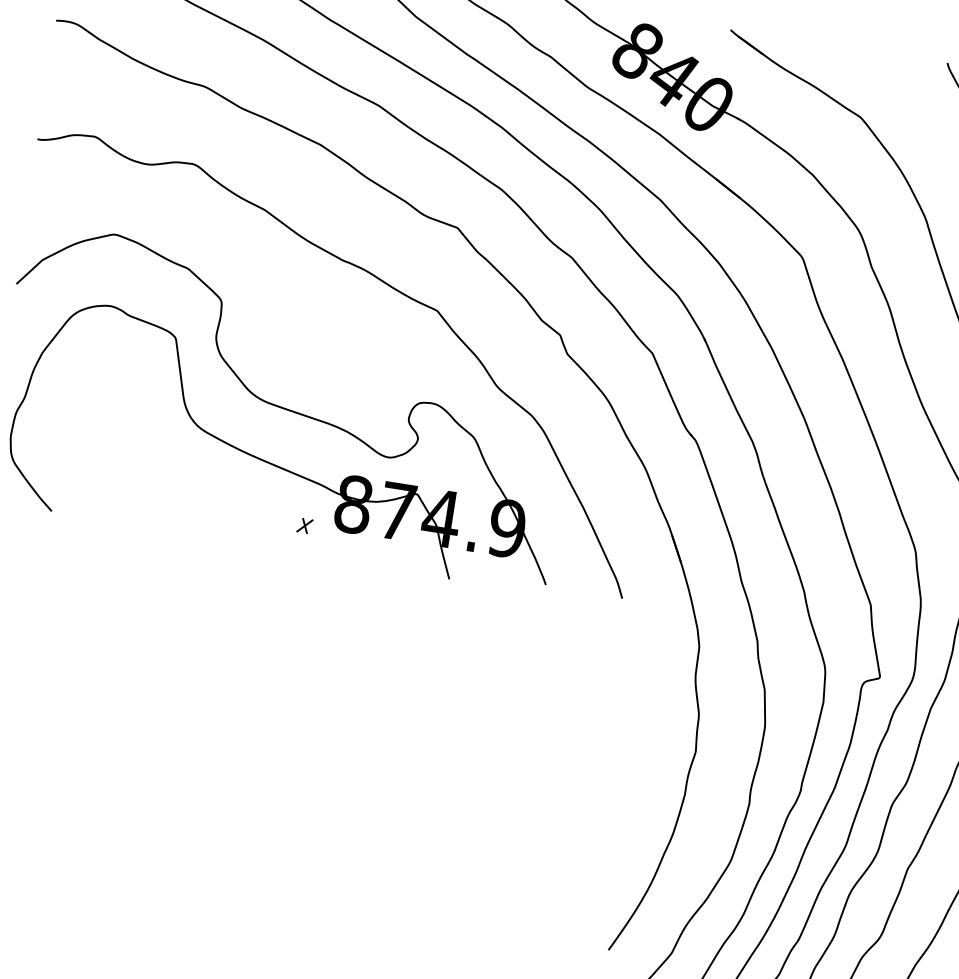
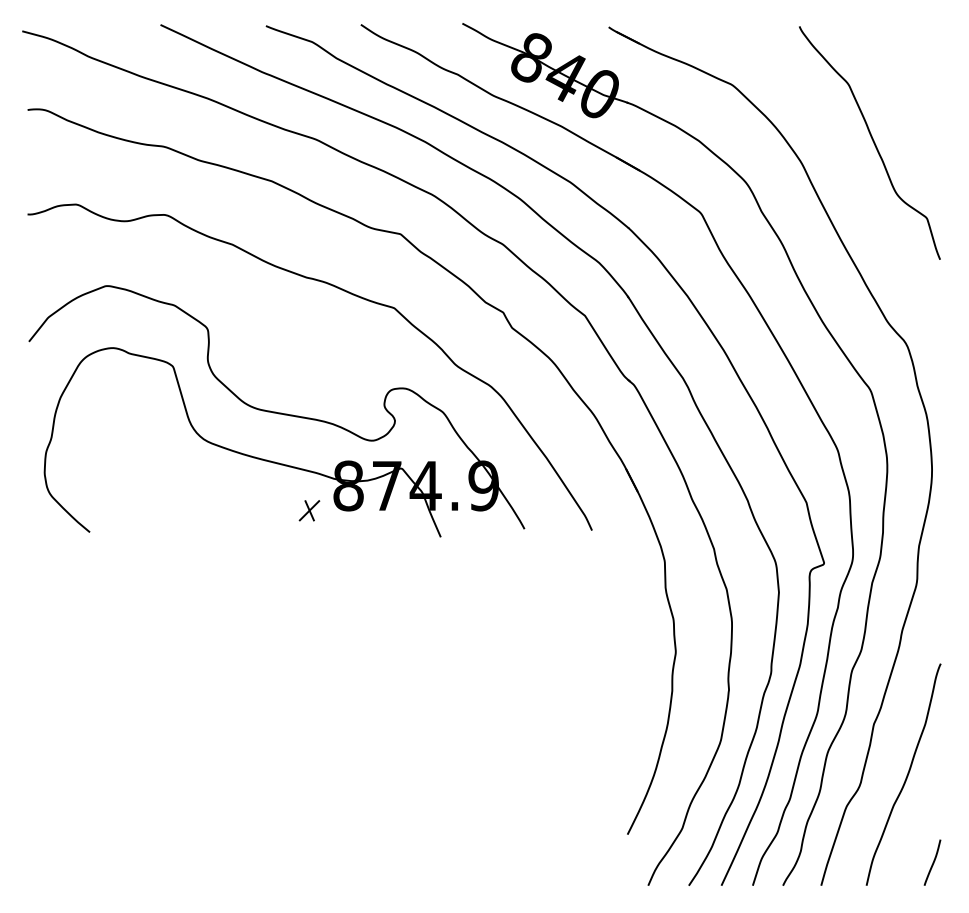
part: (304, 525) -> (309, 510), size x1.67

